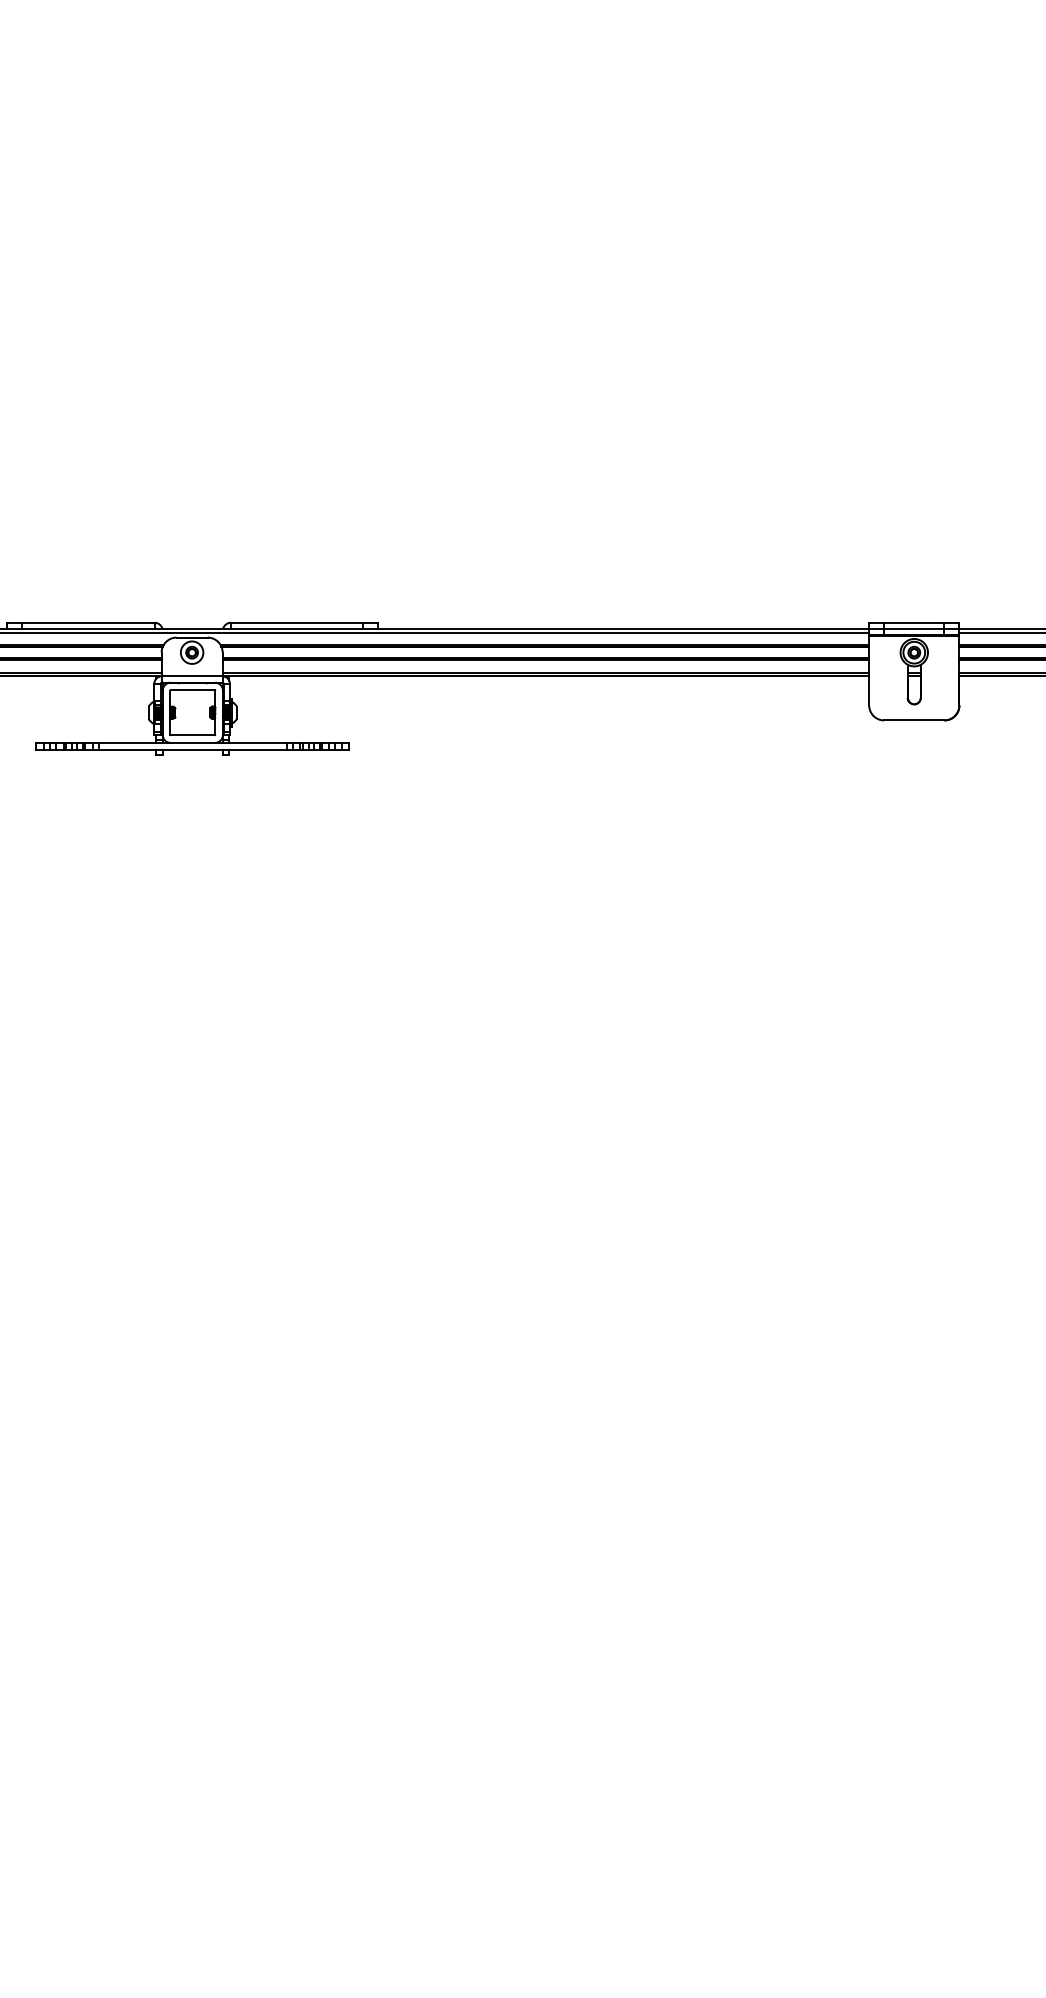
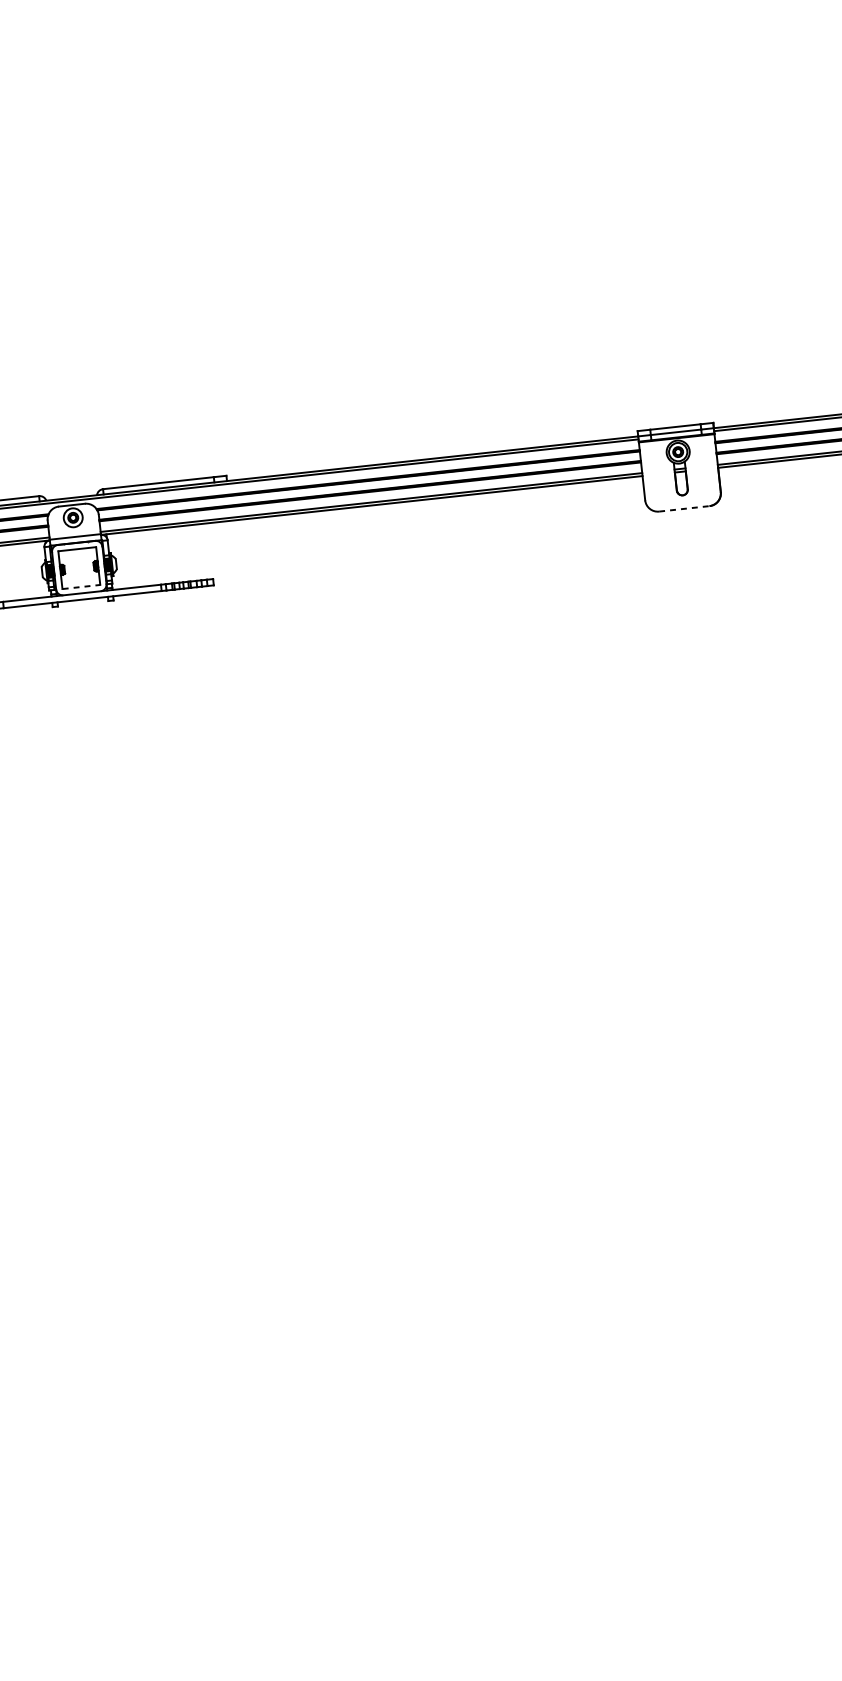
line: (914, 720) -> (684, 508), solid -> dashed
line: (193, 735) -> (81, 587), solid -> dashed

